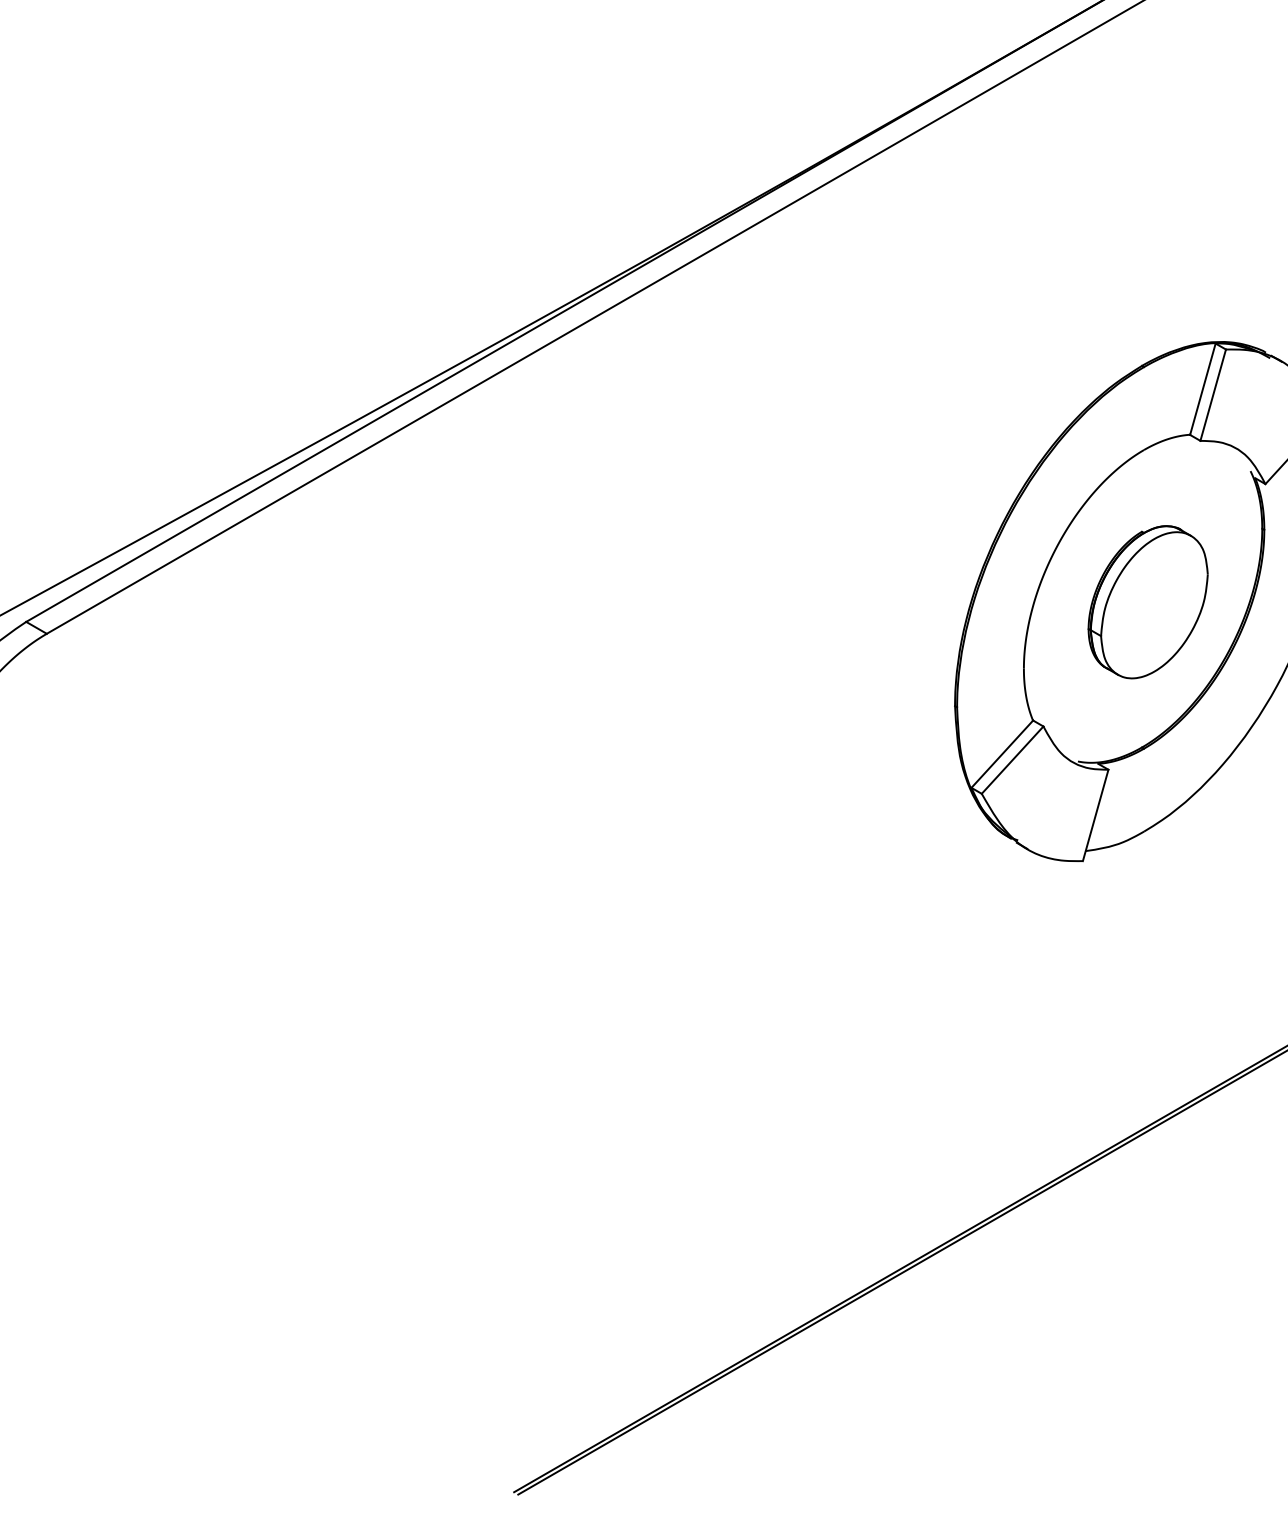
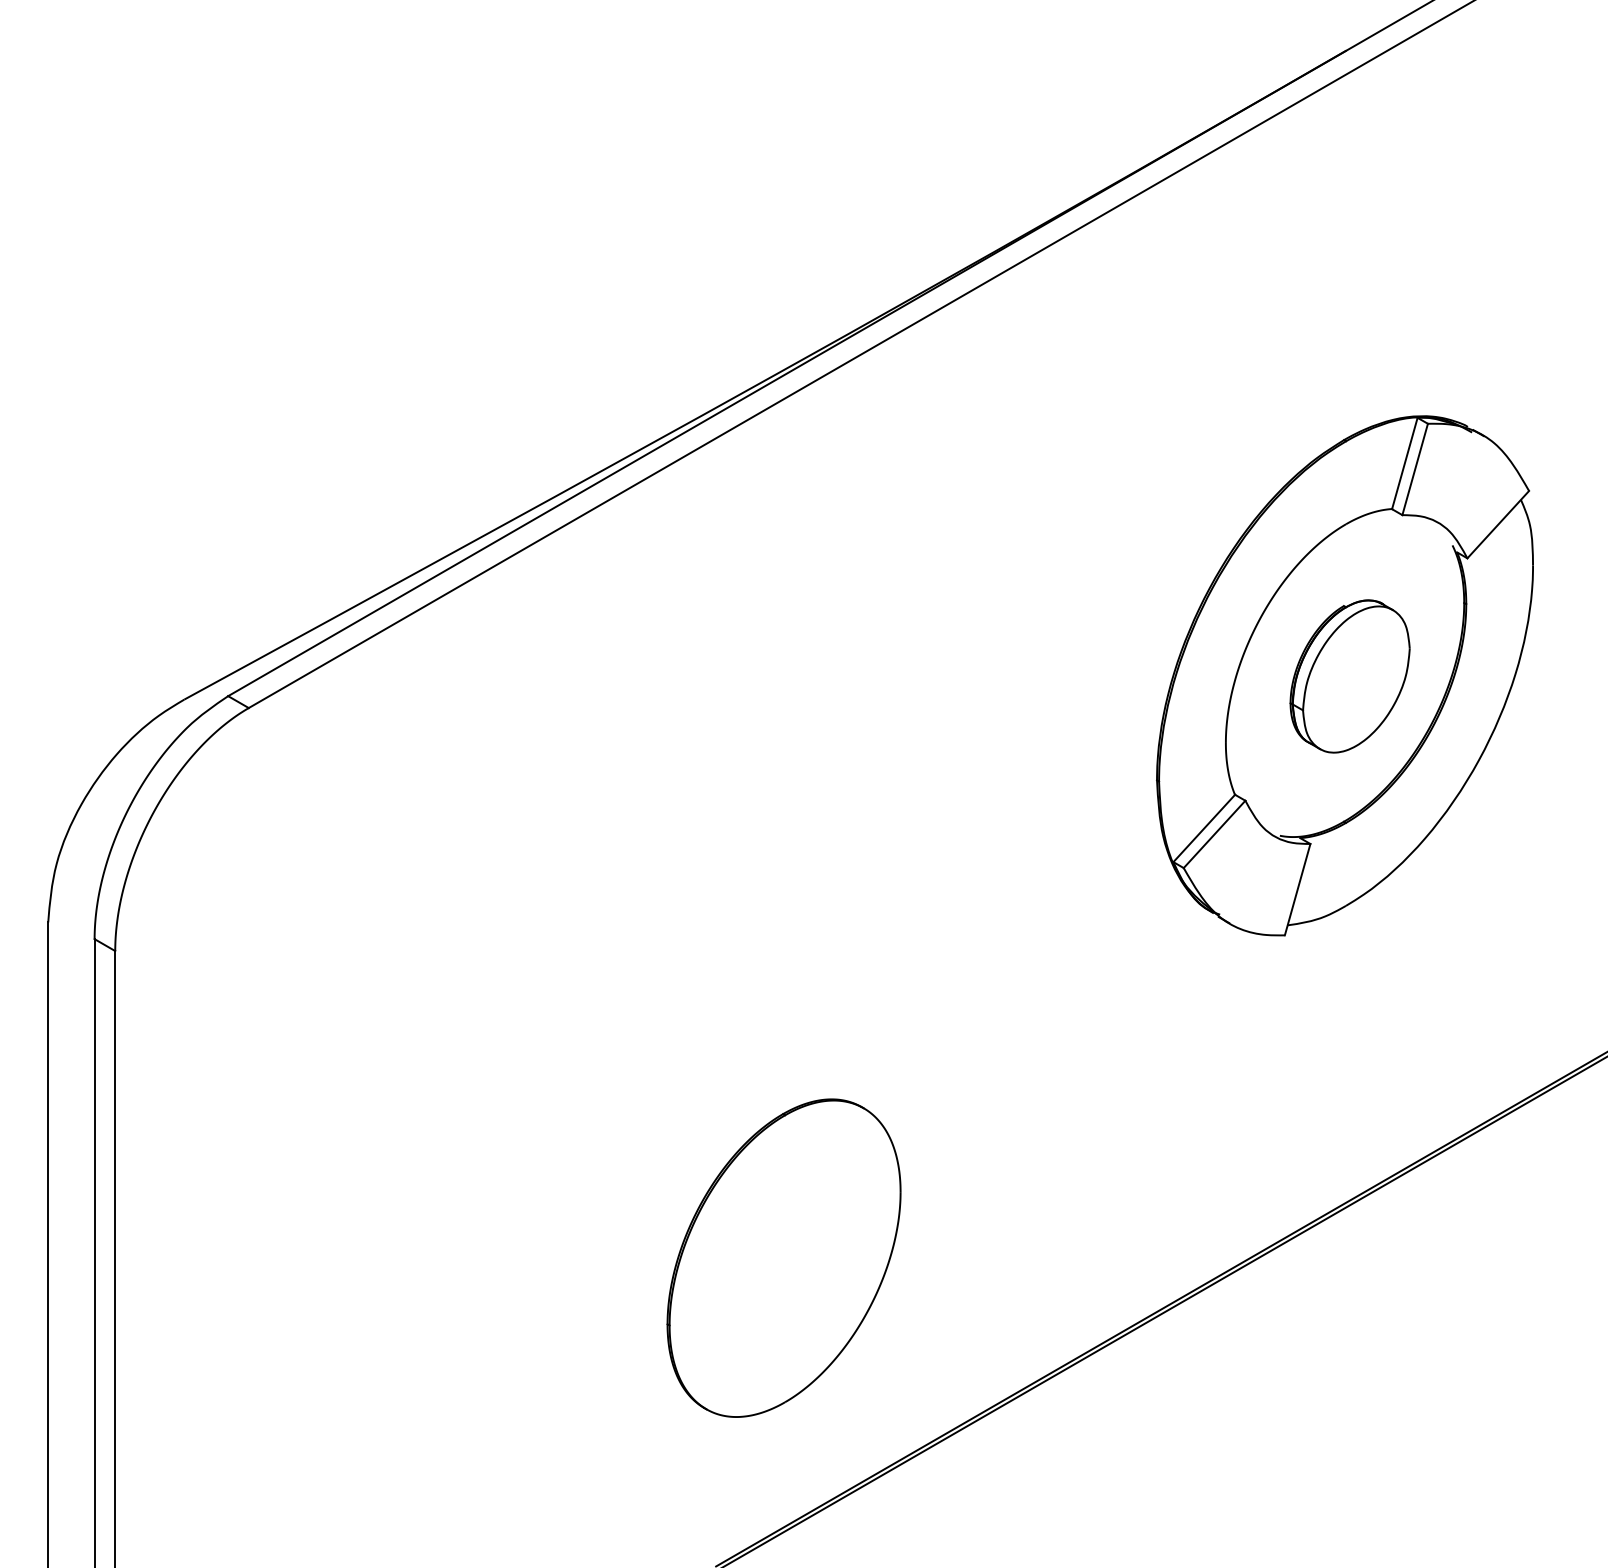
part: (581, 1183) -> (783, 1257), added

